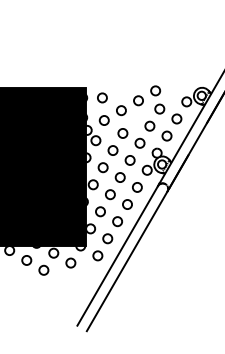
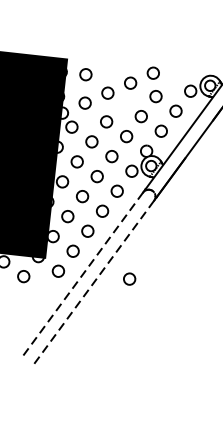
line: (117, 255) -> (83, 273), solid -> dashed
circle: (154, 255) -> (129, 278), added
line: (127, 261) -> (94, 282), solid -> dashed

